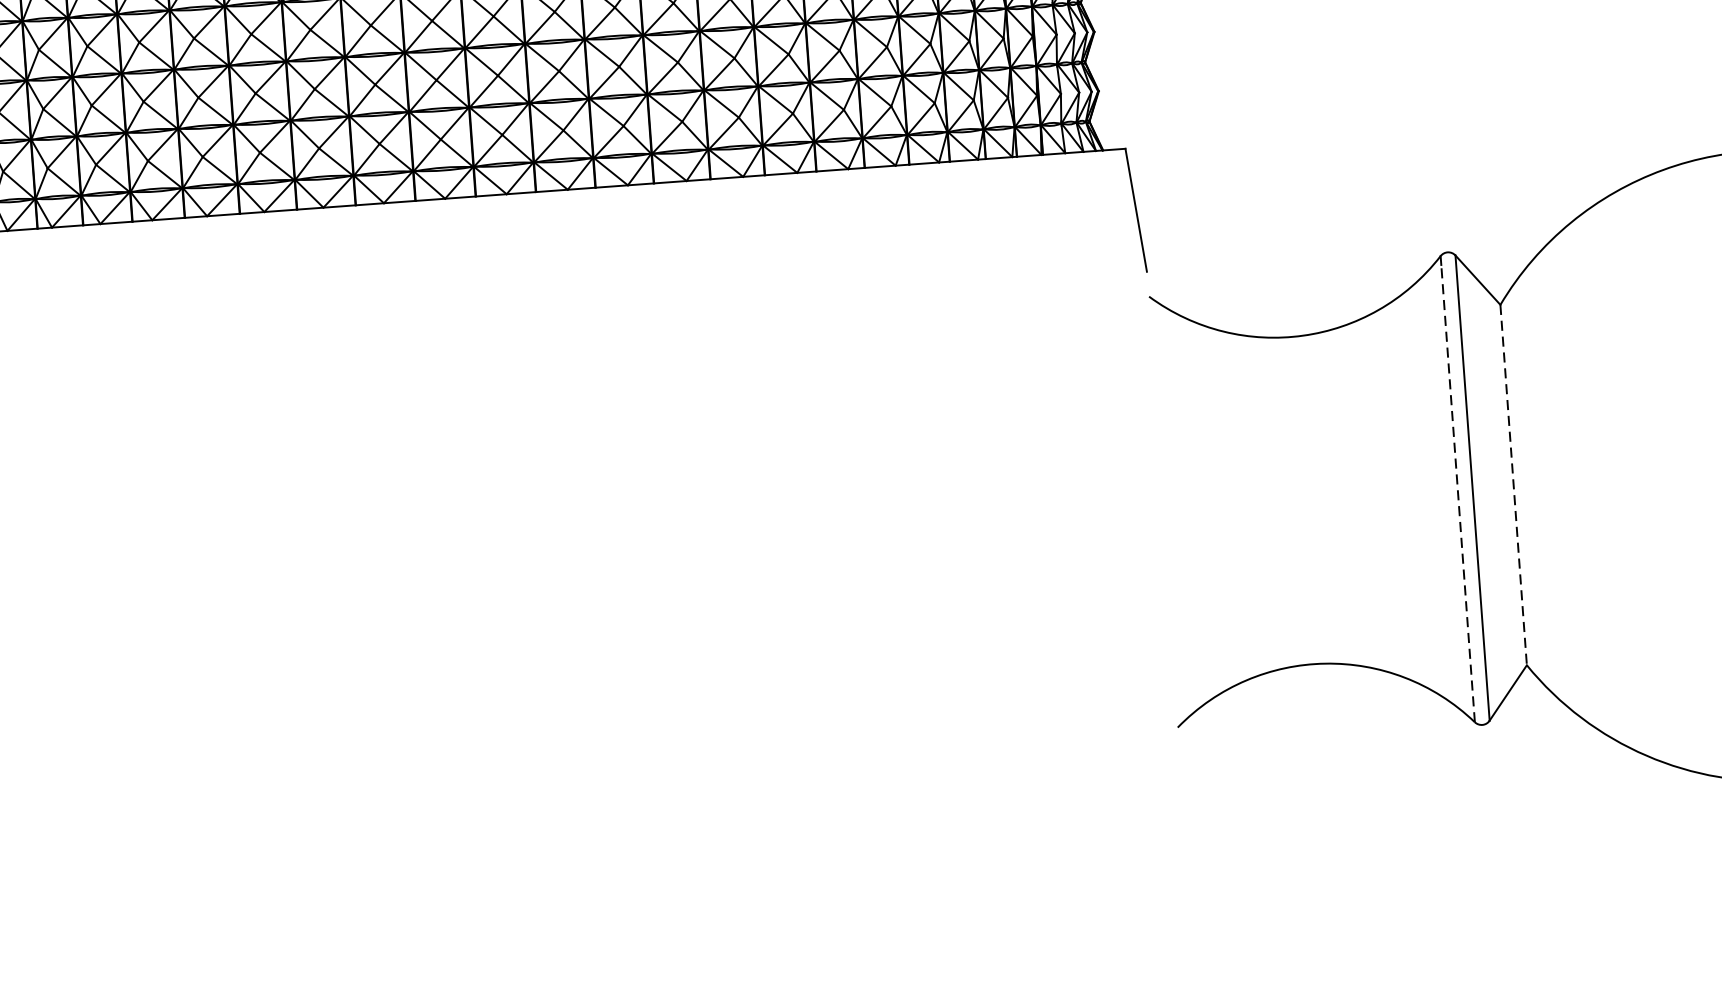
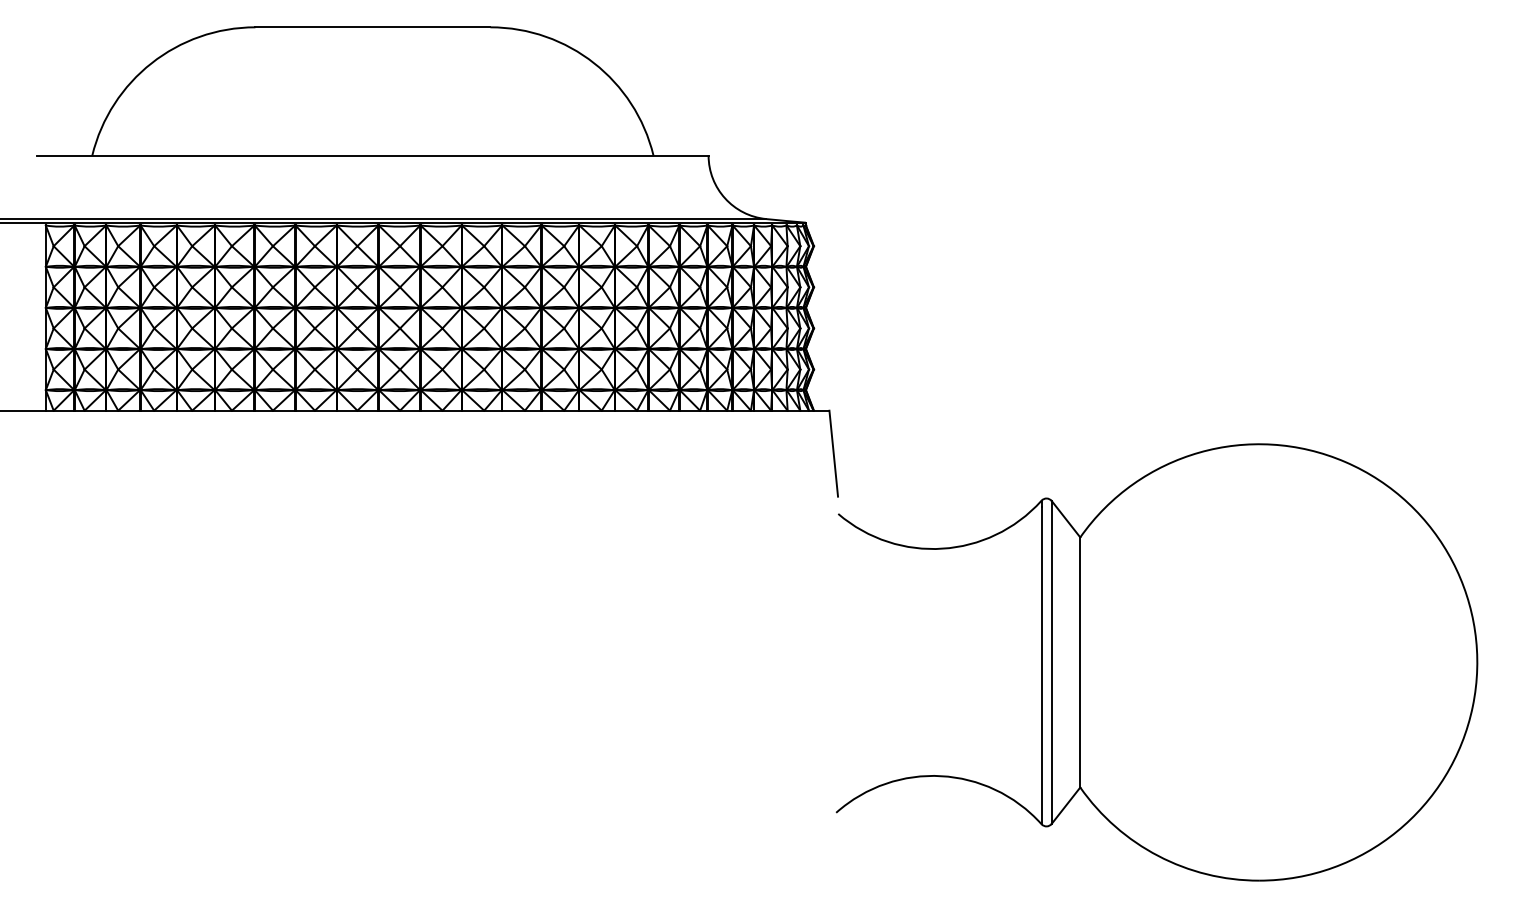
line: (1513, 485) -> (1080, 662), dashed -> solid
line: (1458, 493) -> (1041, 665), dashed -> solid

